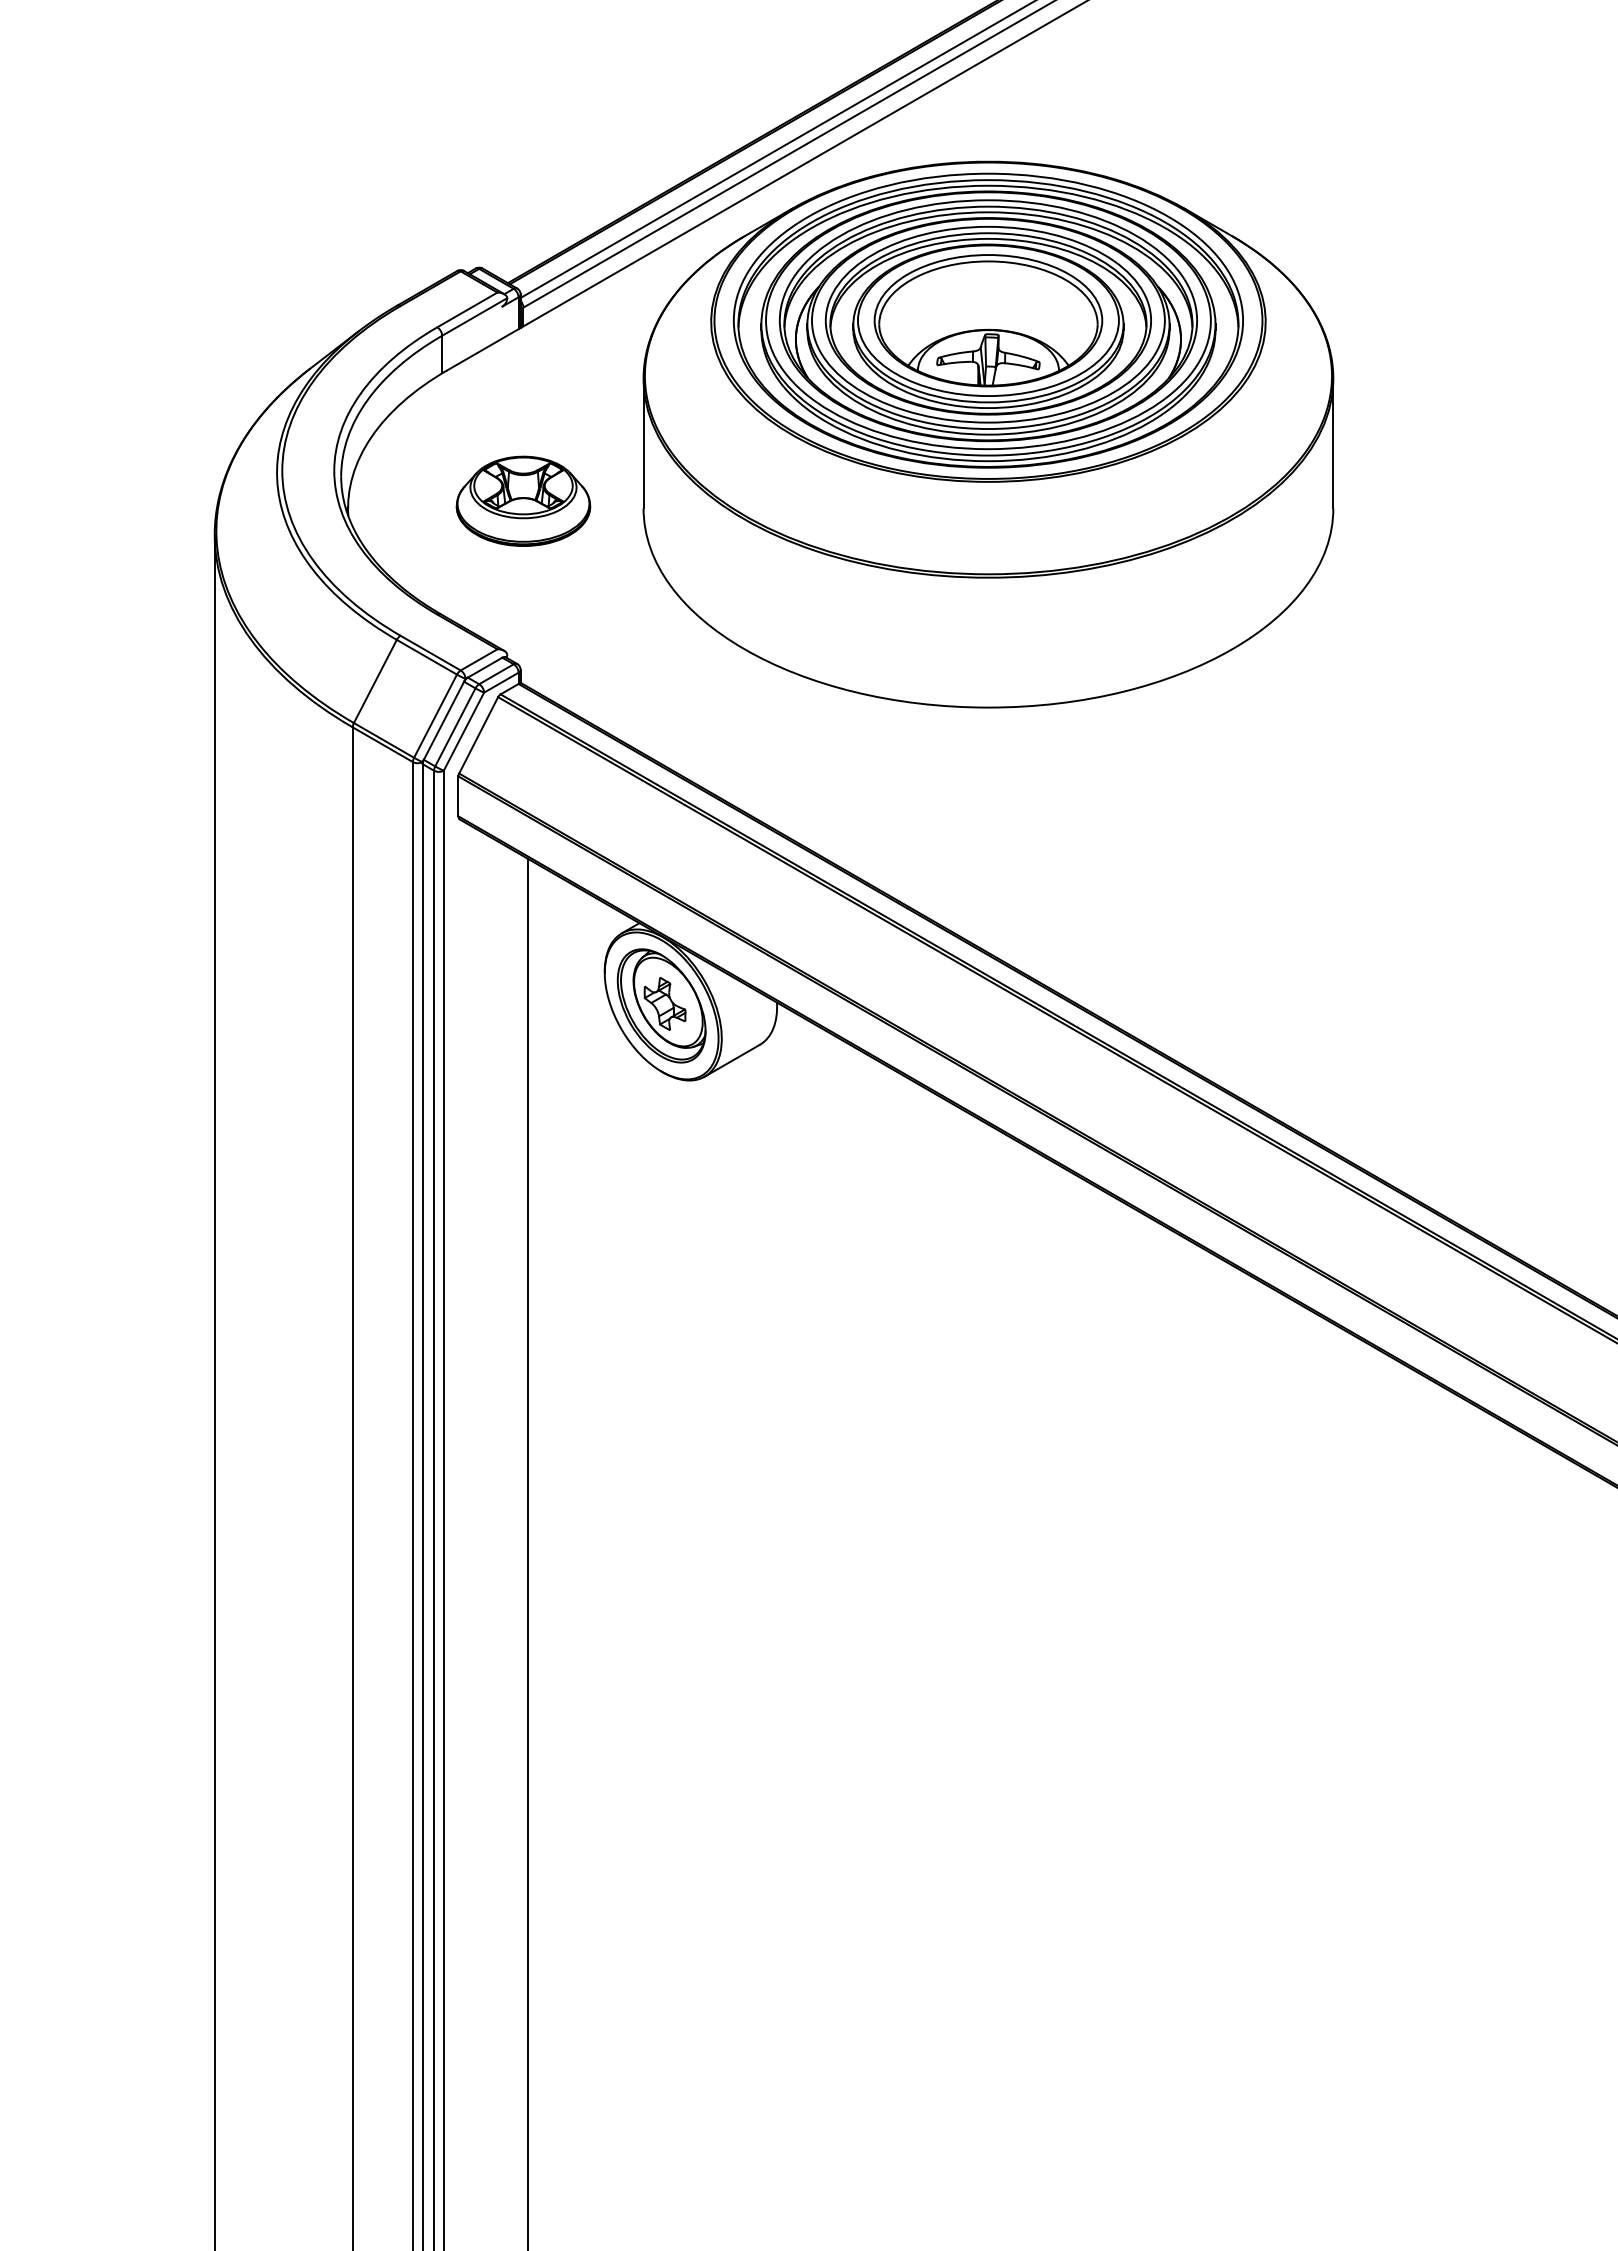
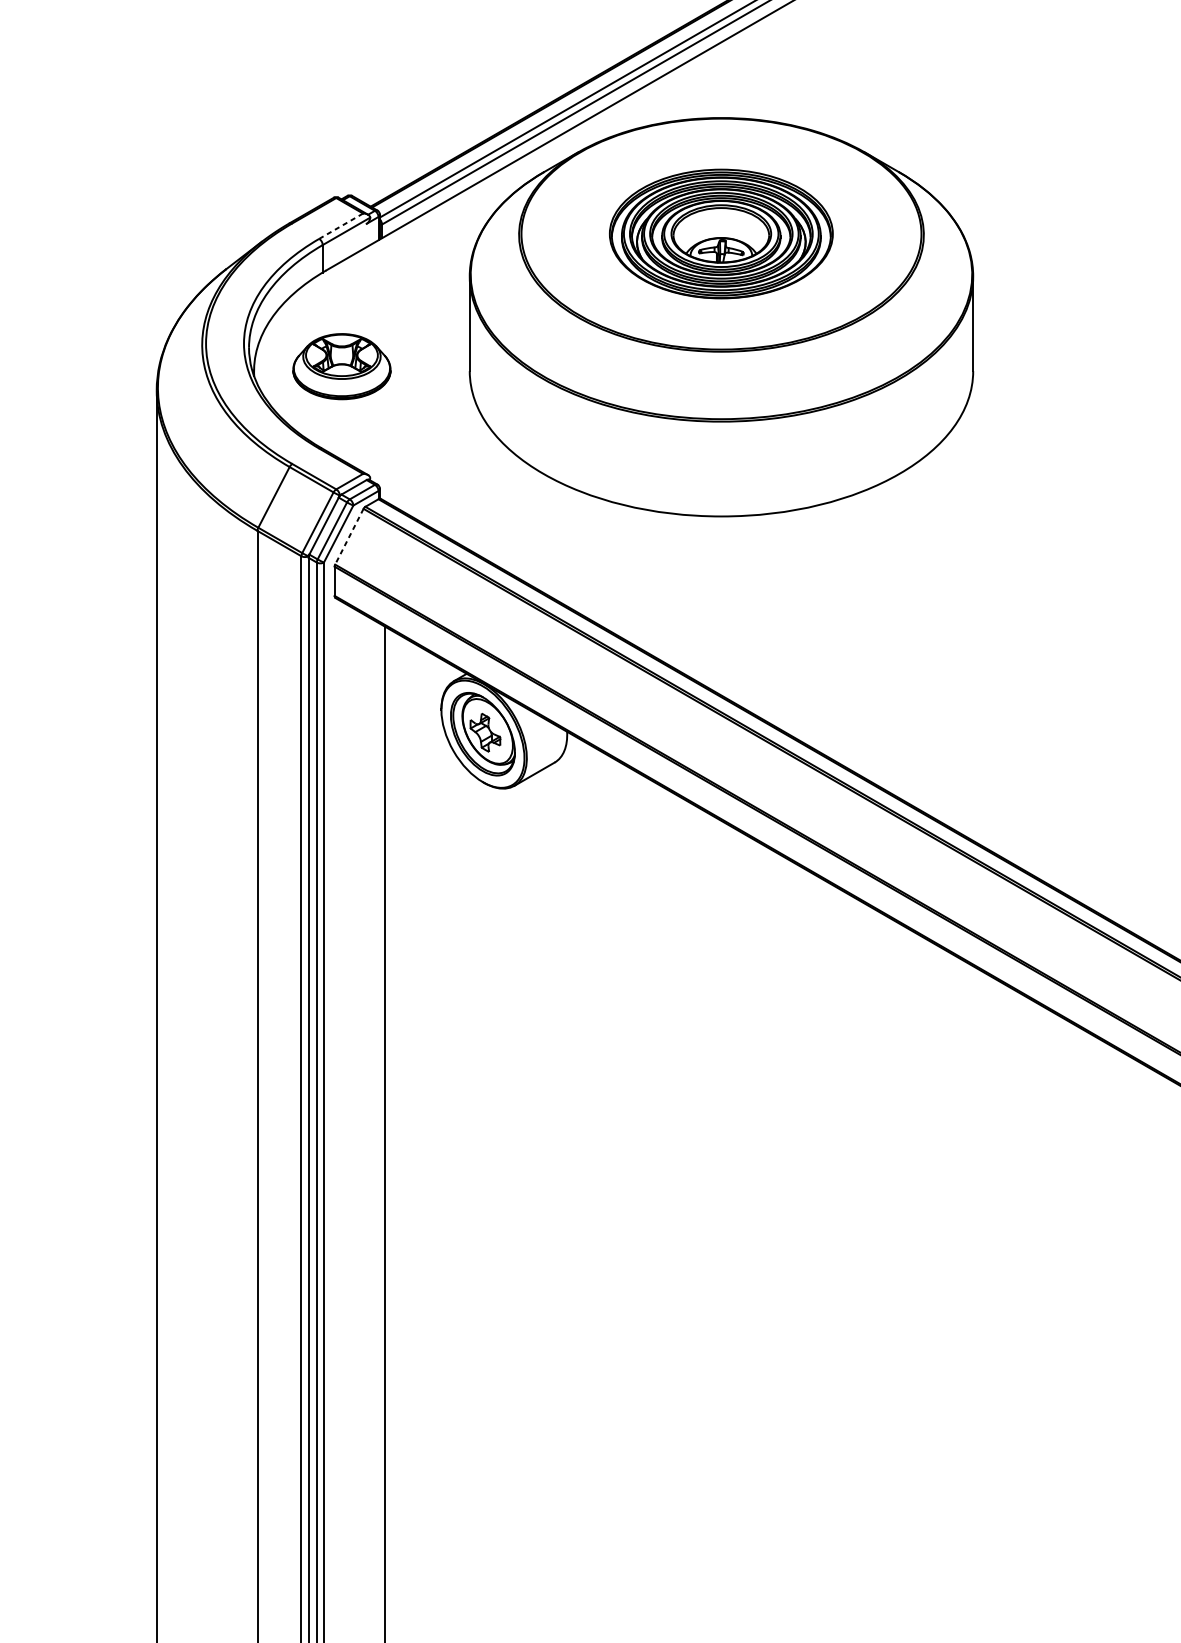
line: (467, 309) -> (341, 225), solid -> dashed
part: (987, 320) -> (720, 233), size x0.6
part: (523, 500) -> (341, 366), moved
line: (478, 735) -> (349, 536), solid -> dashed

